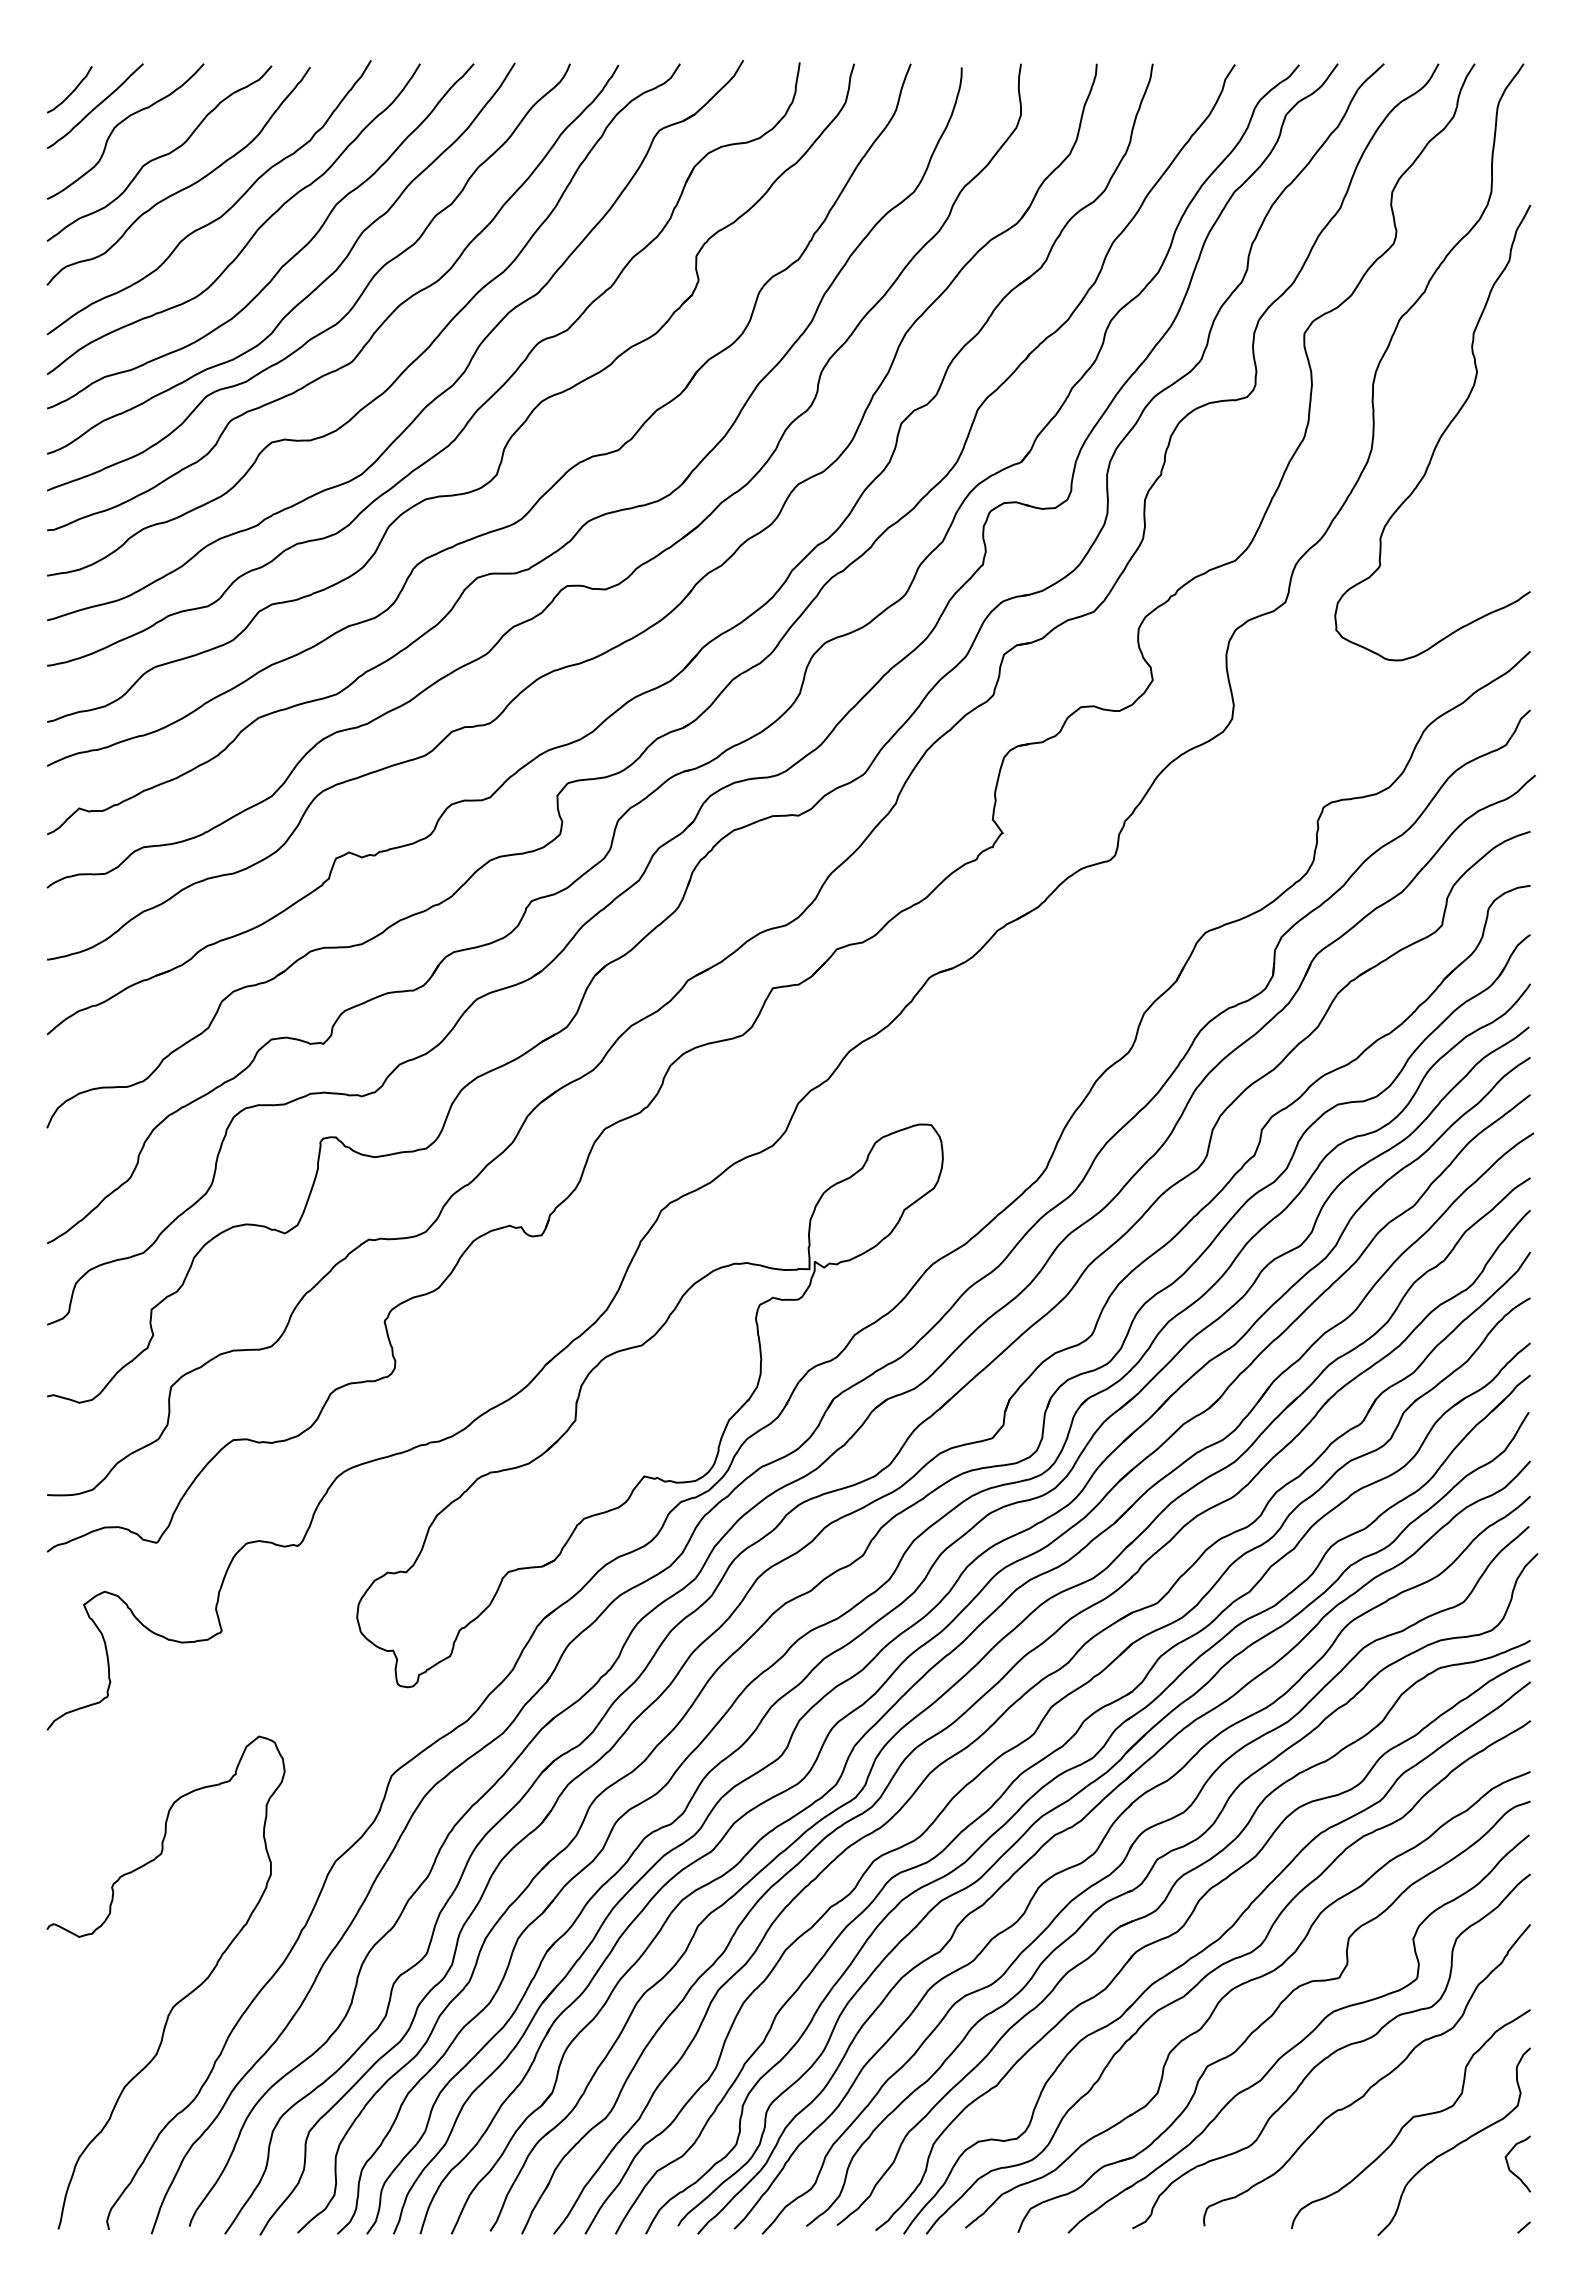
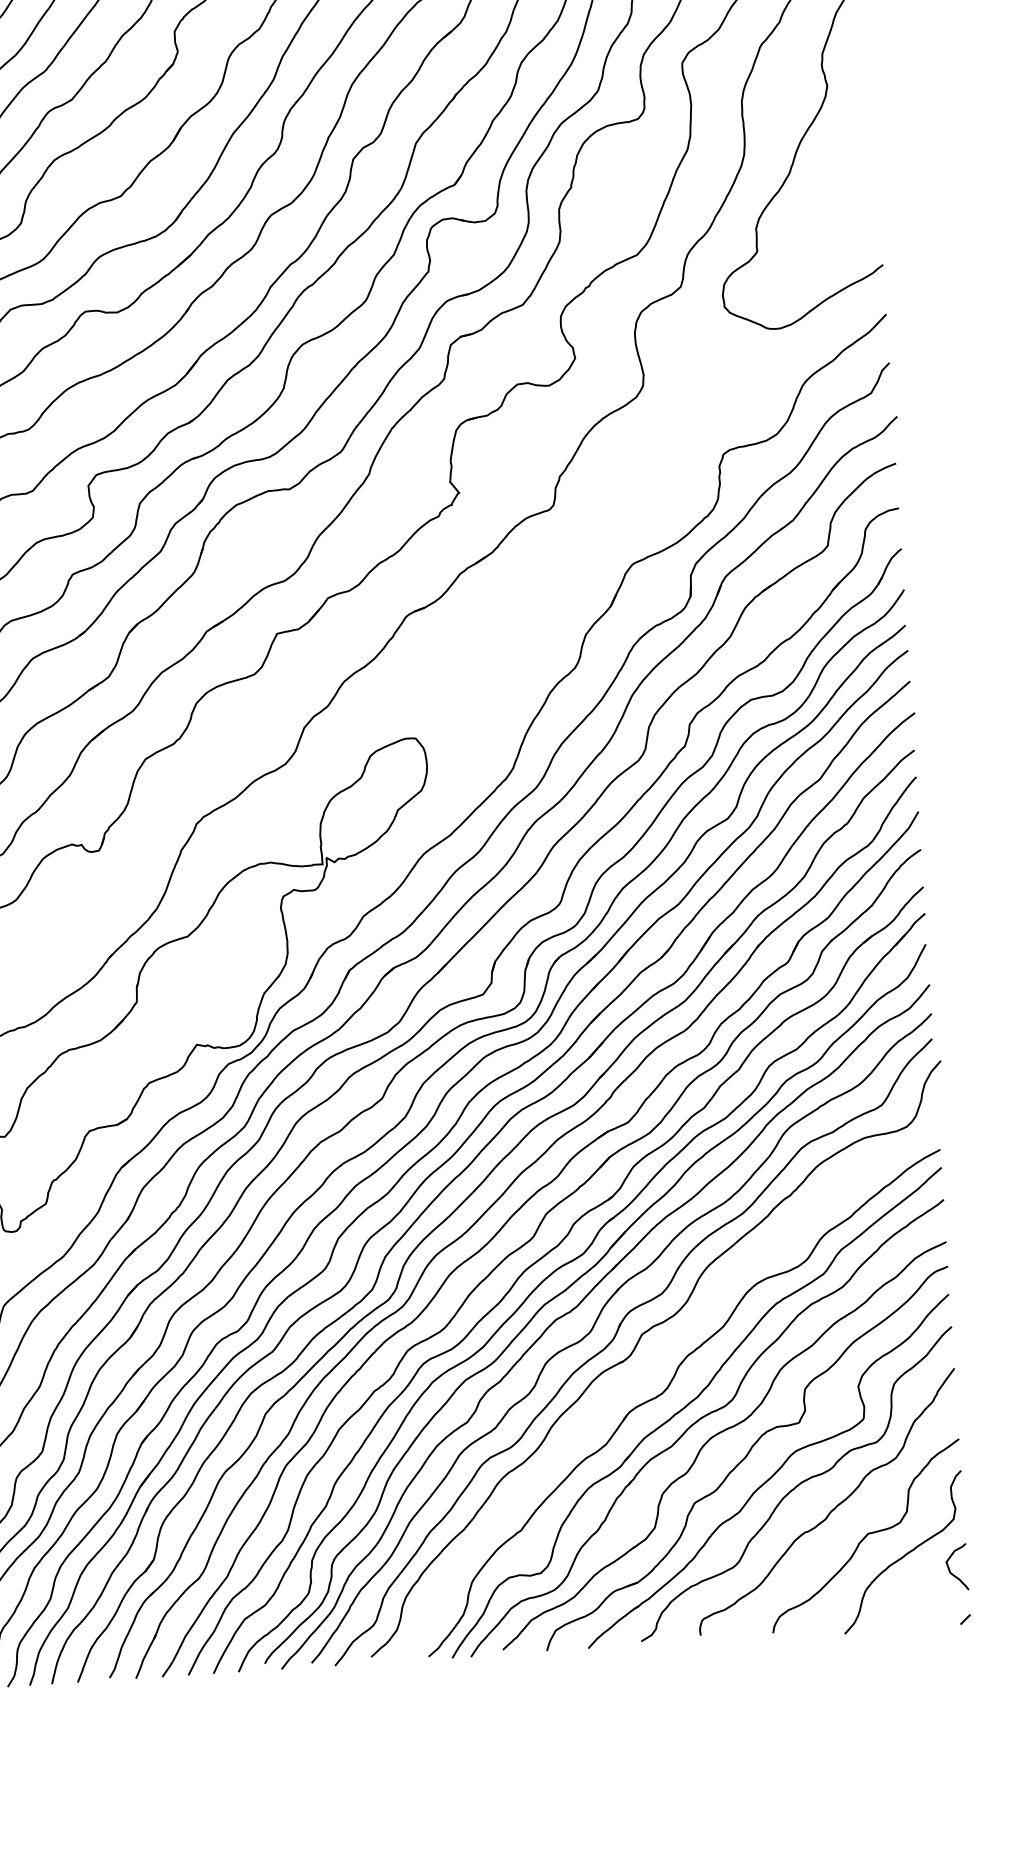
part: (1159, 1908) -> (646, 1374), removed

